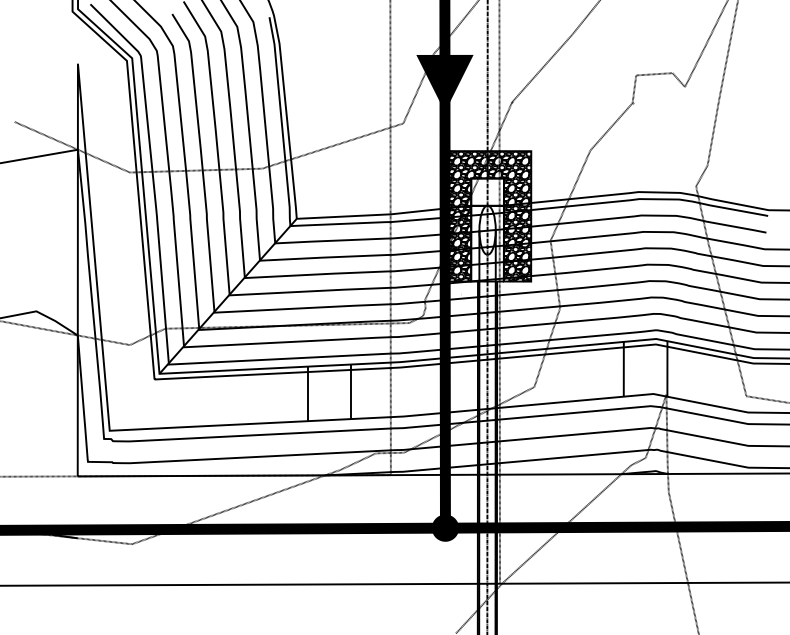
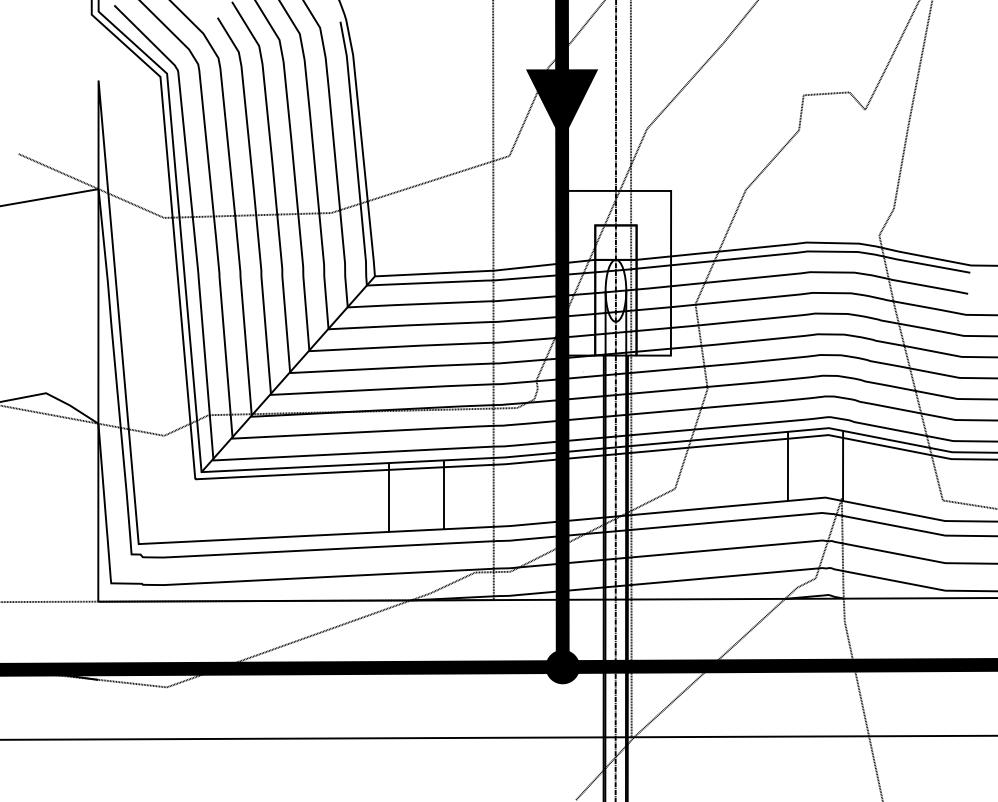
hatch: (487, 216) -> (615, 273), removed

